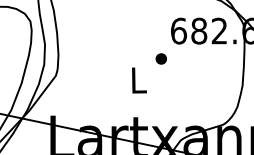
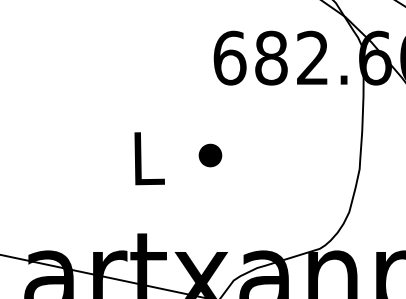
part: (160, 58) -> (208, 154), moved

